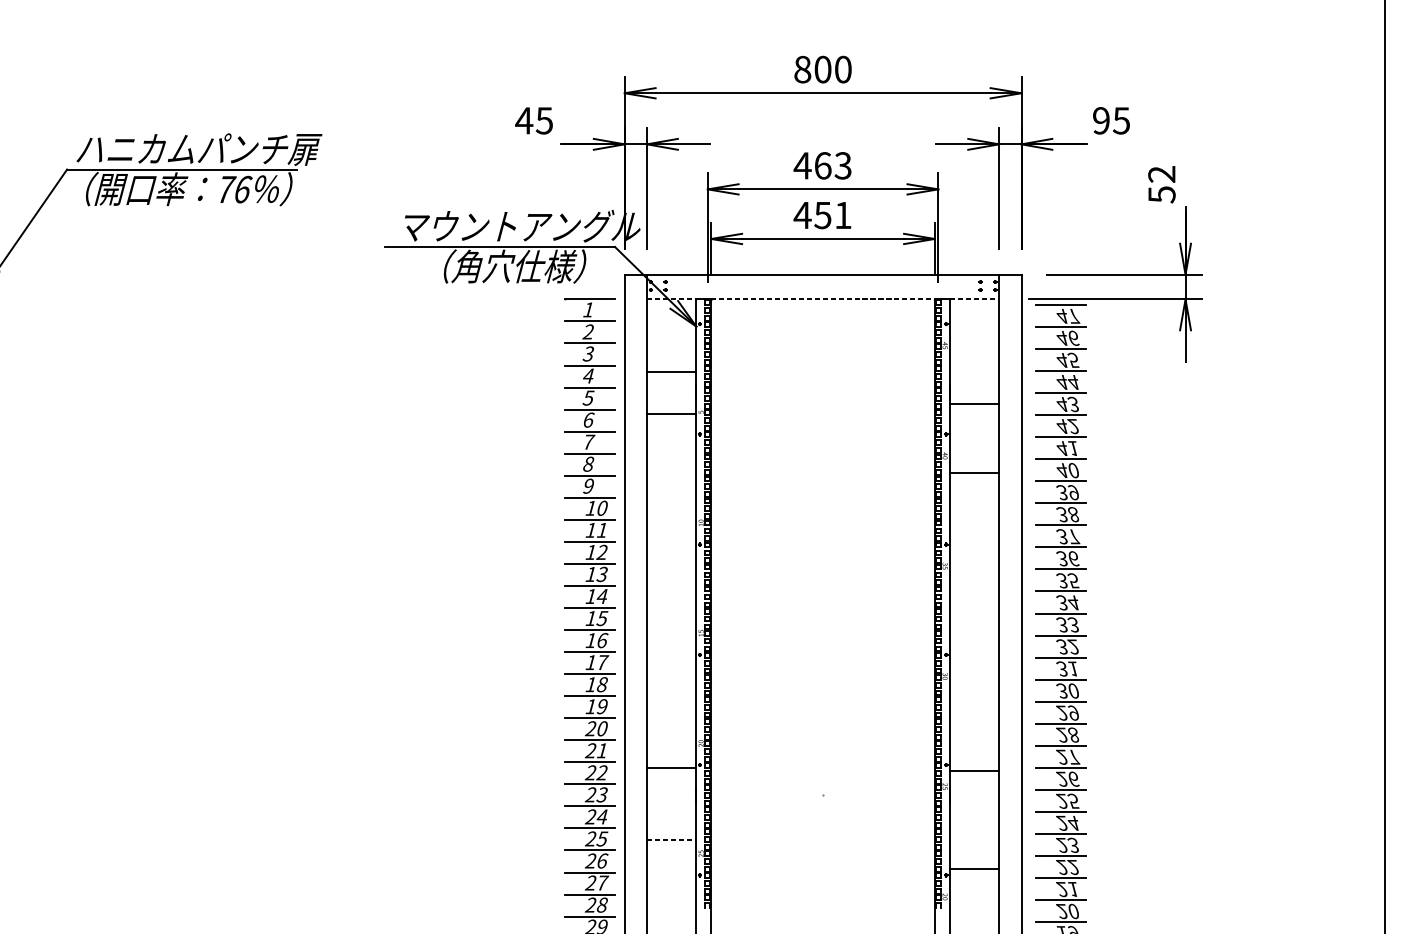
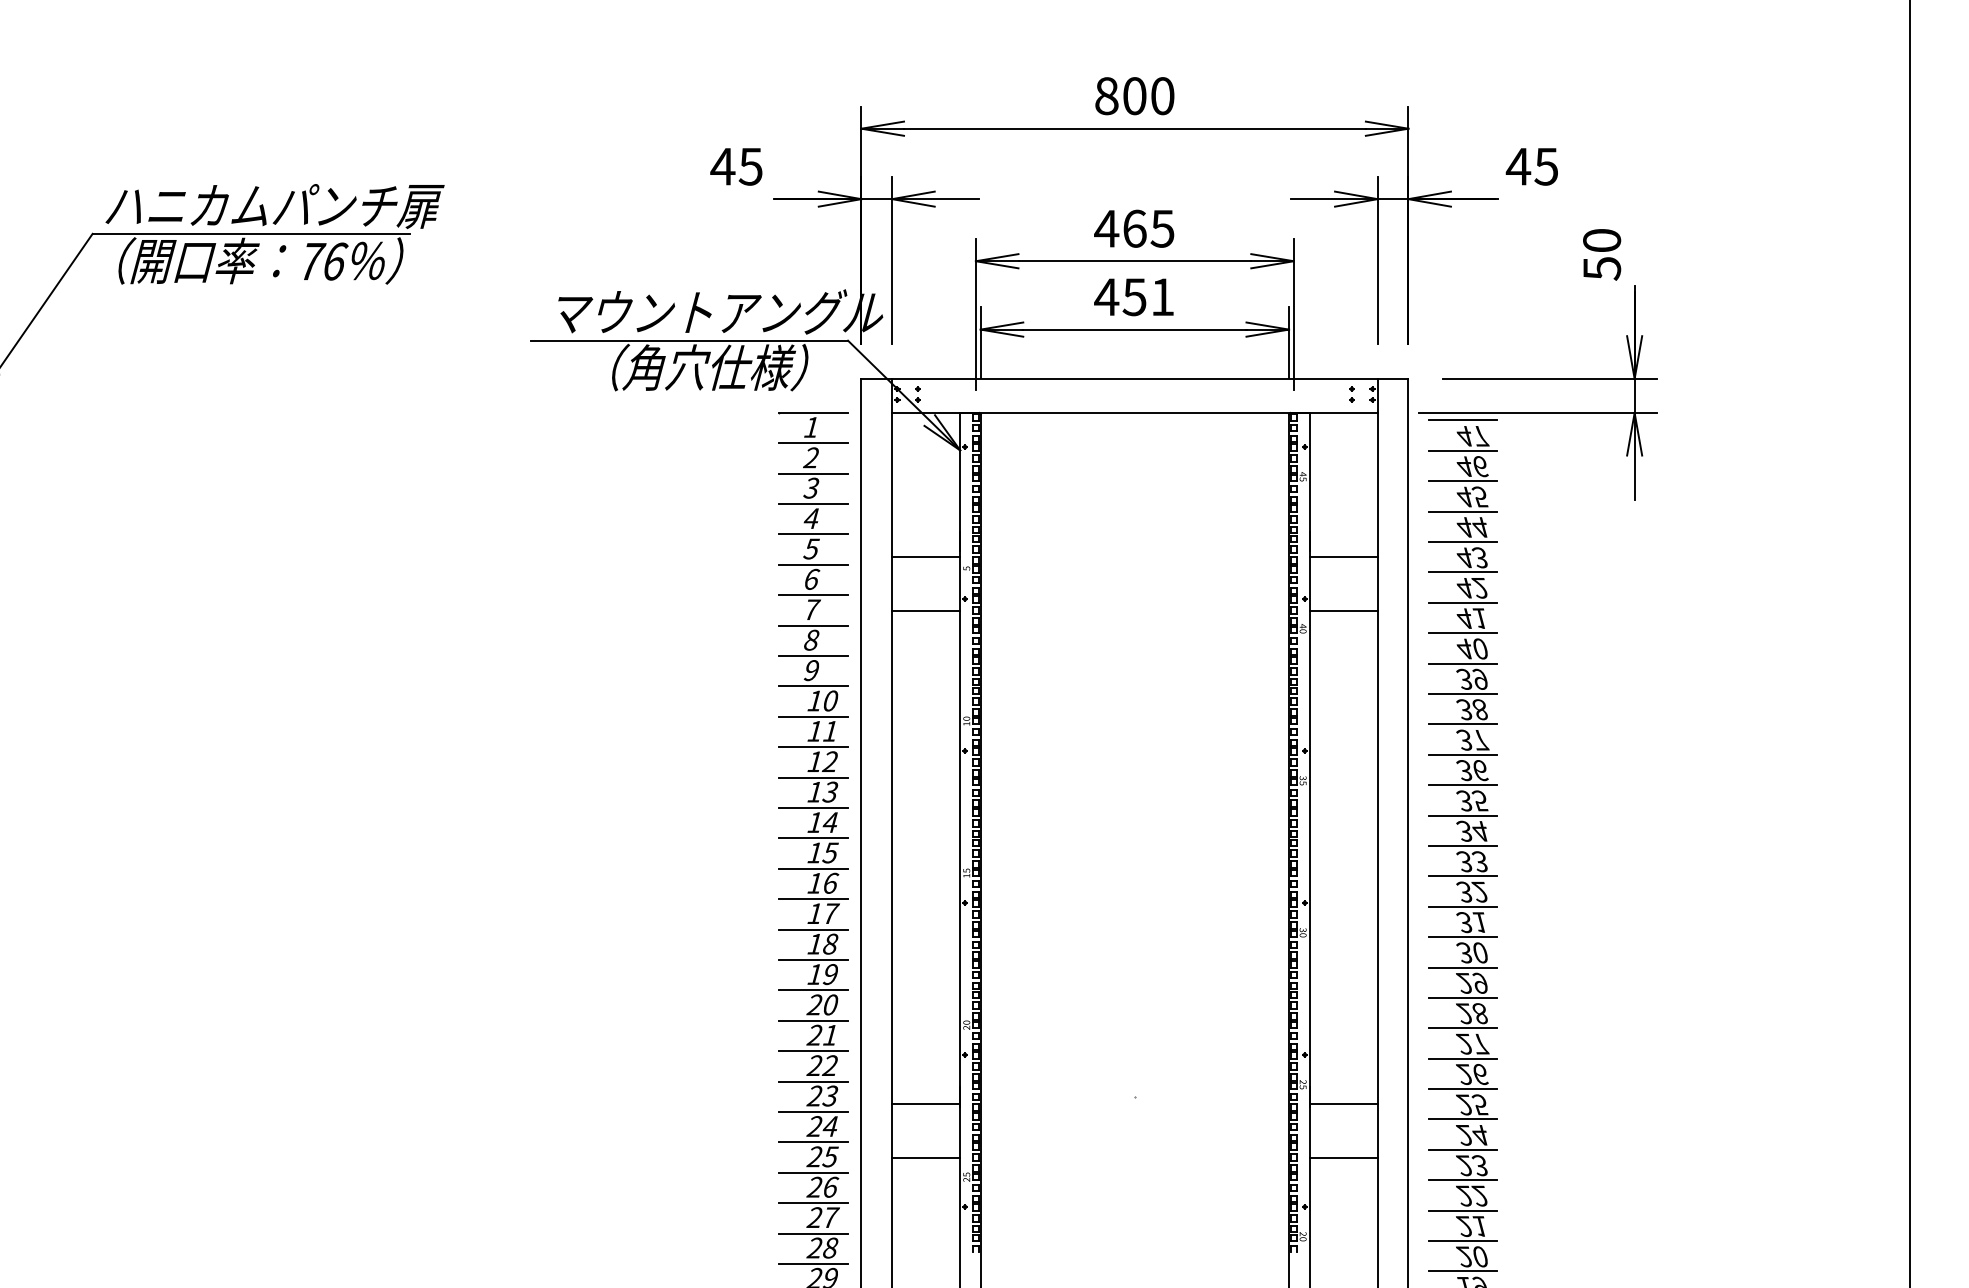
text: (1101, 120) -> (1518, 166), 95 -> 45
text: (843, 165) -> (1162, 228), 463 -> 465
text: (1162, 174) -> (1602, 240), 52 -> 50
line: (822, 299) -> (1134, 413), dashed -> solid
line: (671, 372) -> (926, 556), moved
line: (671, 414) -> (926, 611), moved
line: (974, 473) -> (1343, 611), moved
line: (671, 767) -> (926, 1103), moved
line: (974, 771) -> (1343, 1103), moved
line: (671, 840) -> (926, 1158), dashed -> solid
line: (974, 869) -> (1343, 1158), moved

